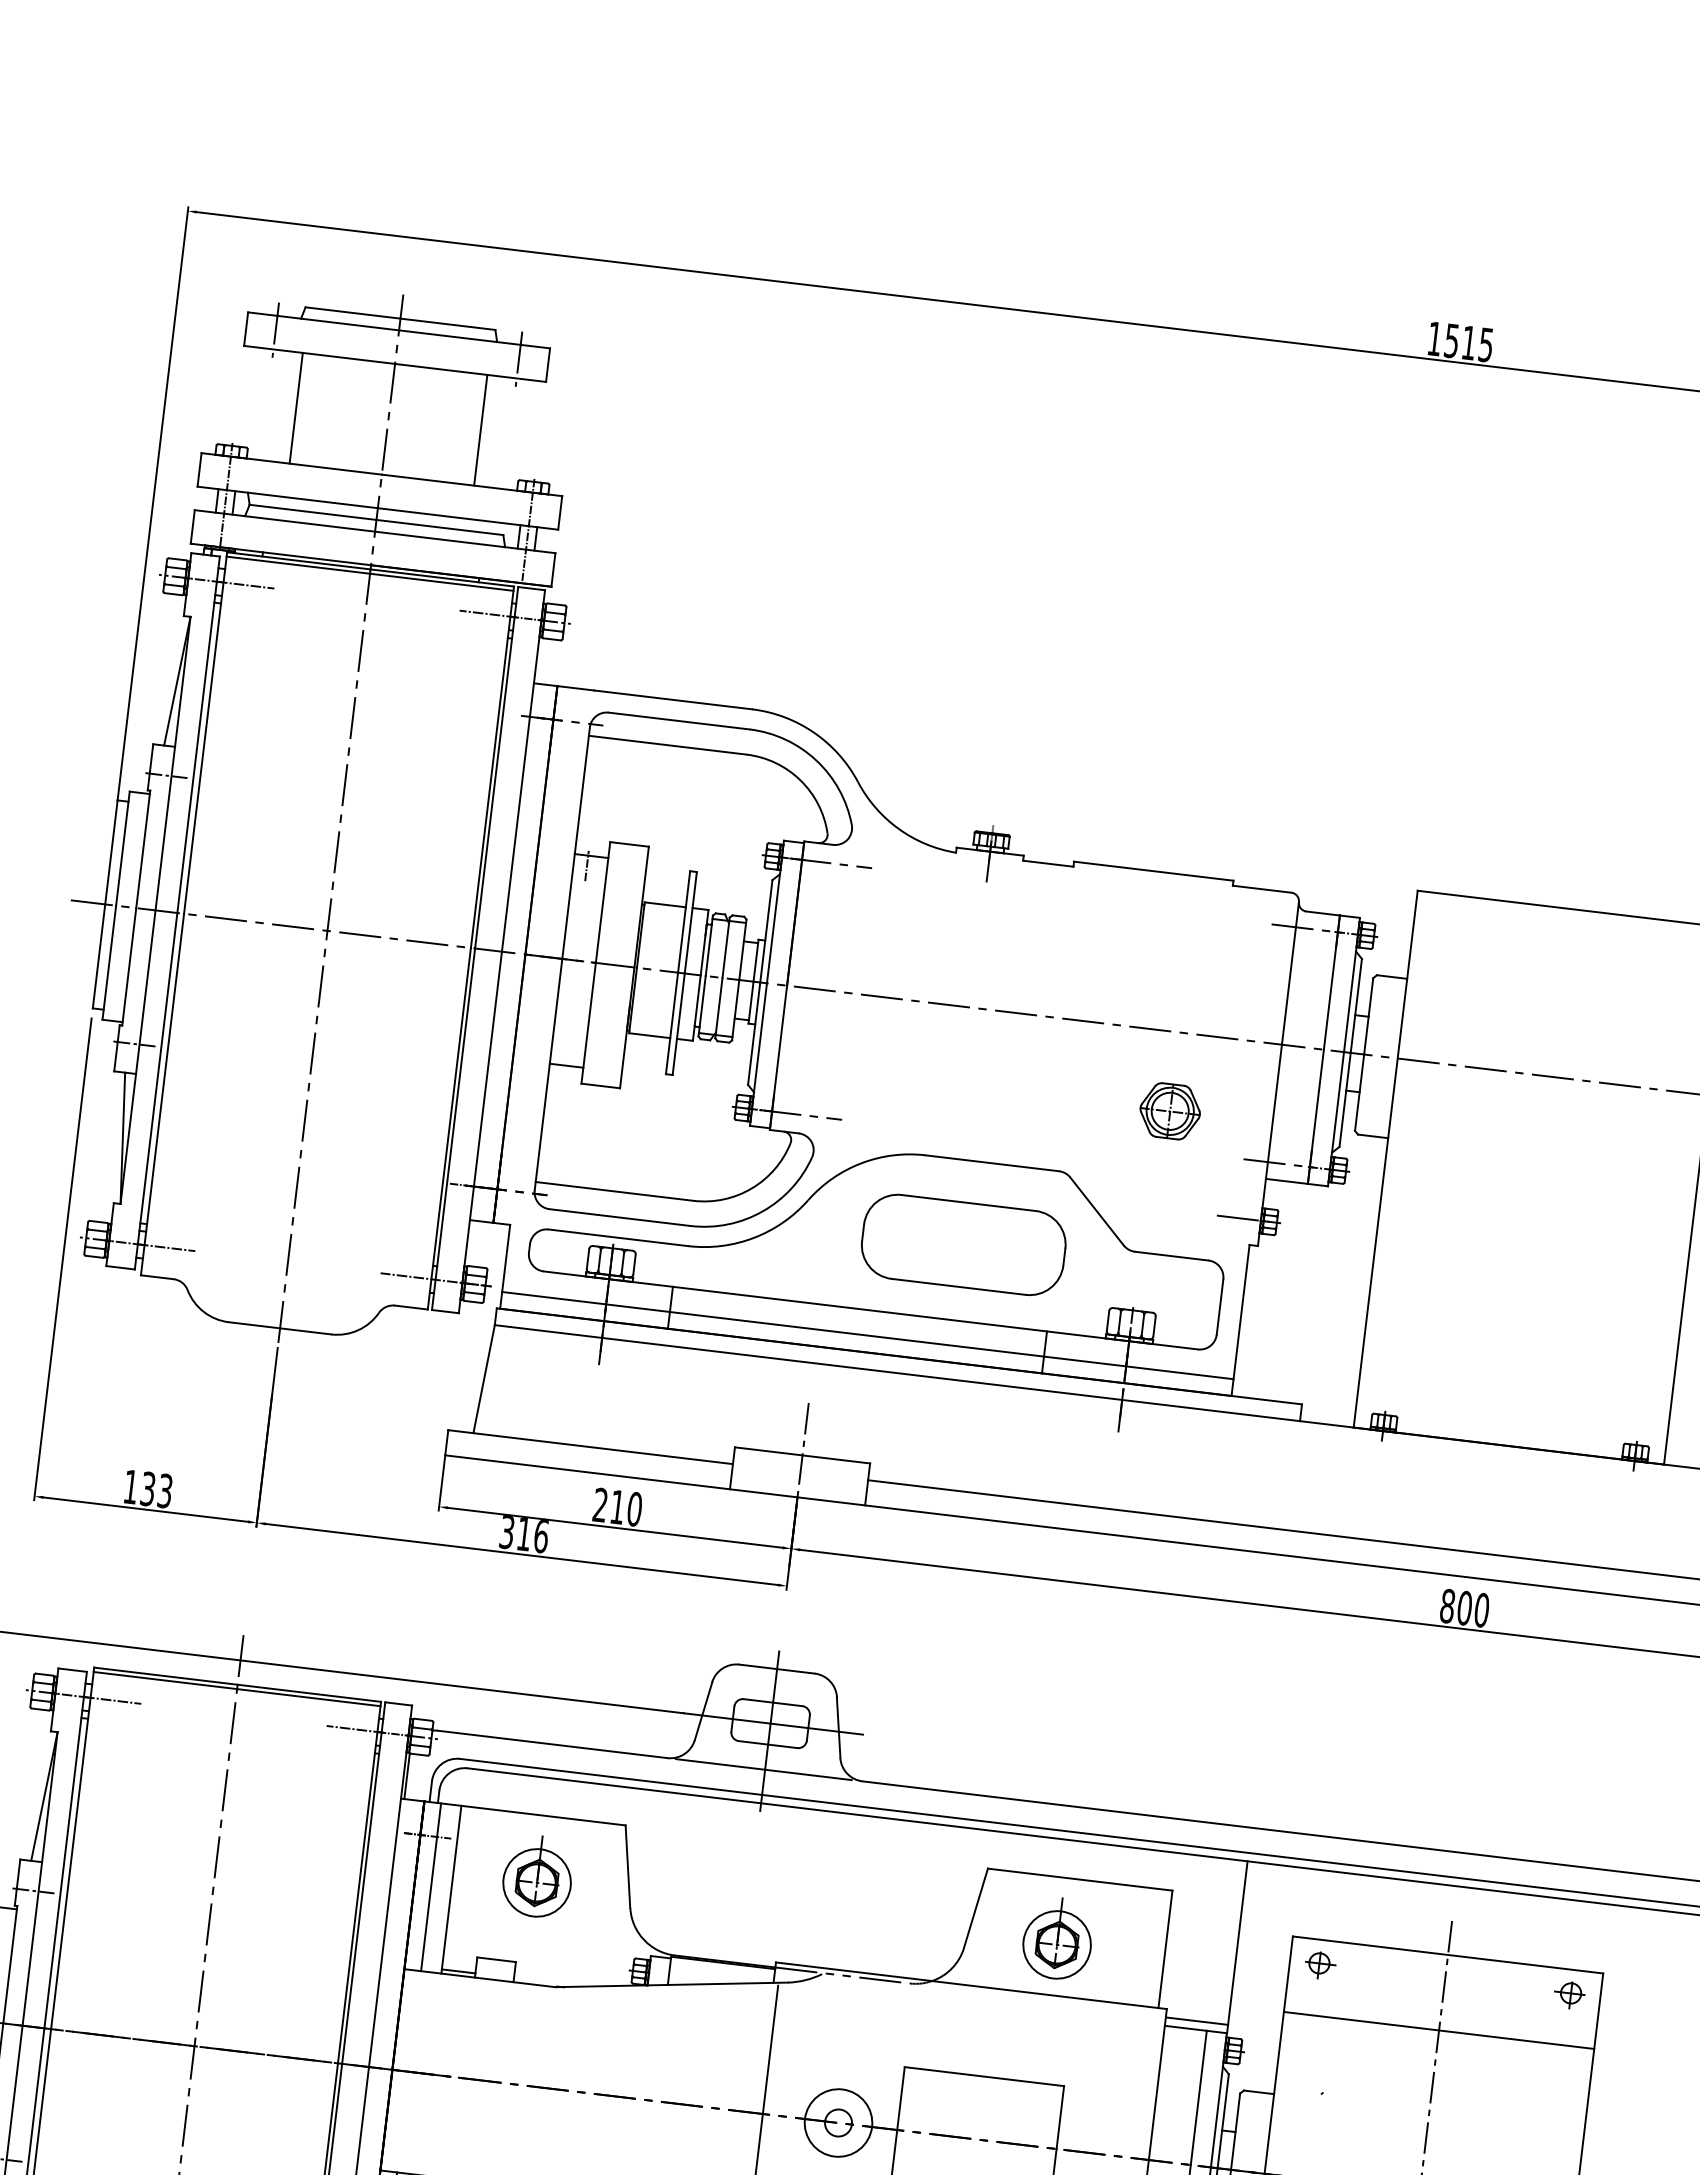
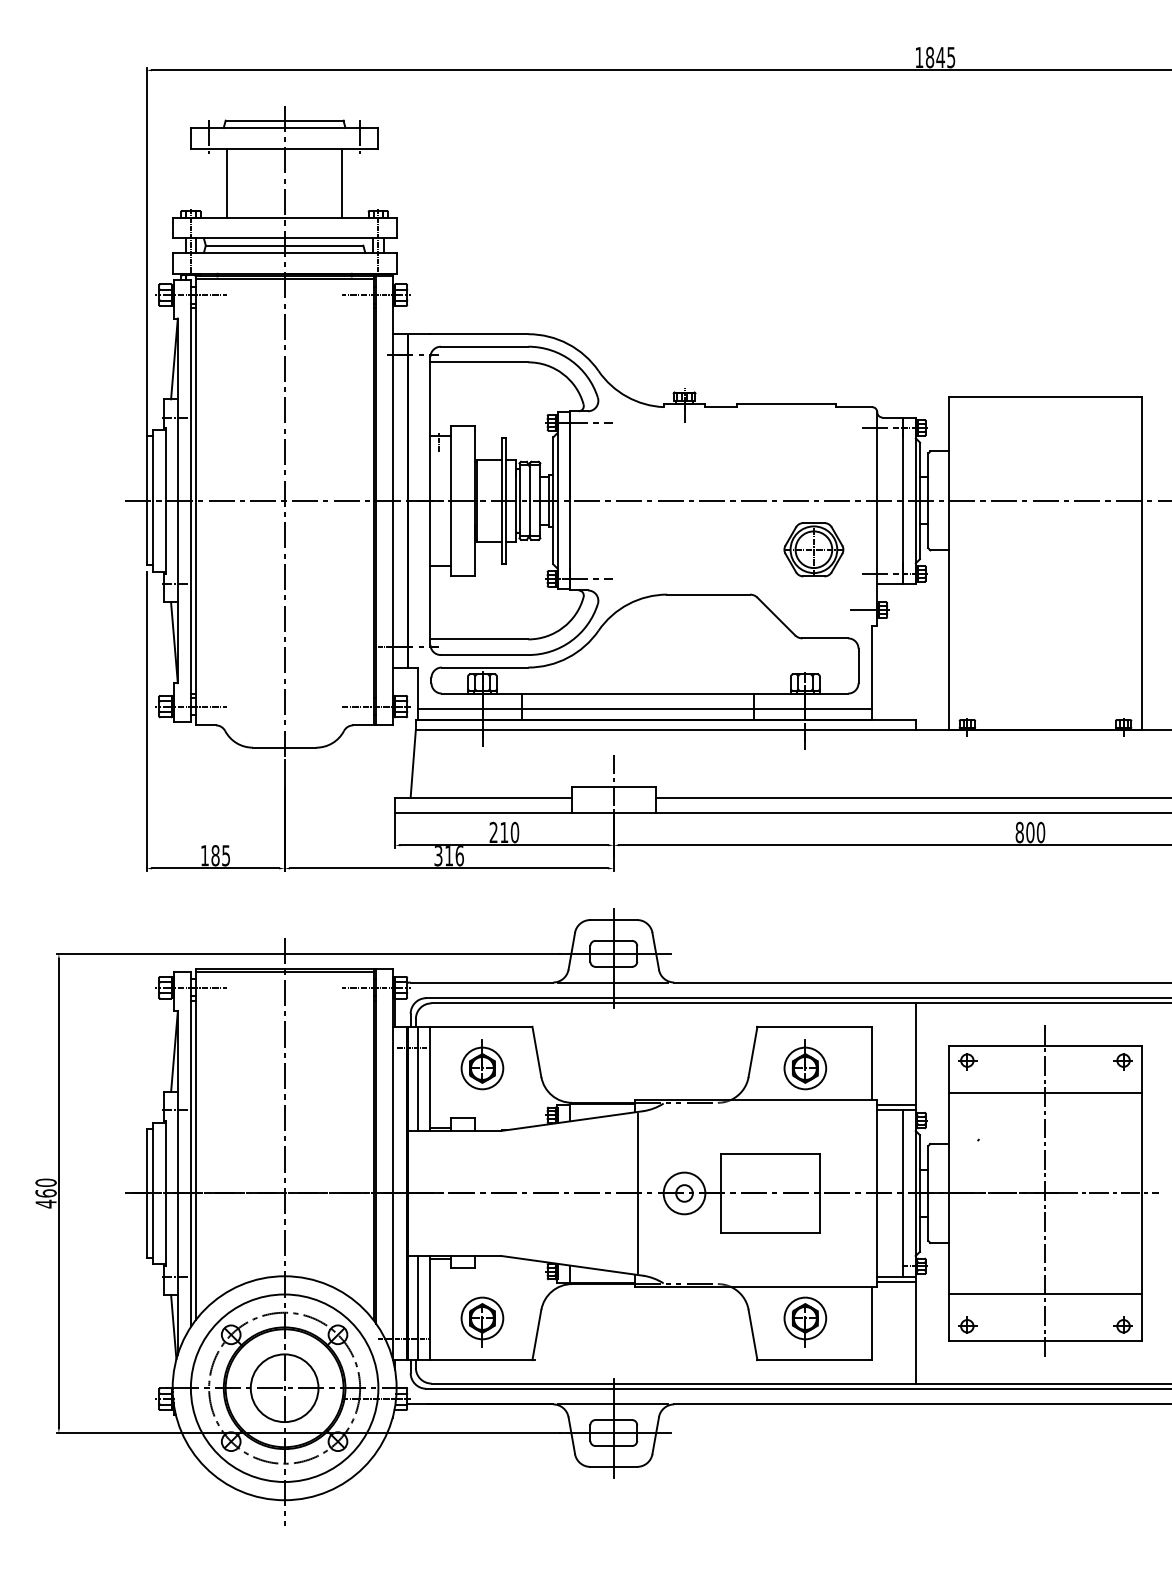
text: (1460, 341) -> (935, 57), 1515 -> 1845
part: (1169, 1110) -> (813, 549), size x1.6
part: (962, 1244) -> (696, 646), removed
text: (156, 1489) -> (220, 855), 133 -> 185

